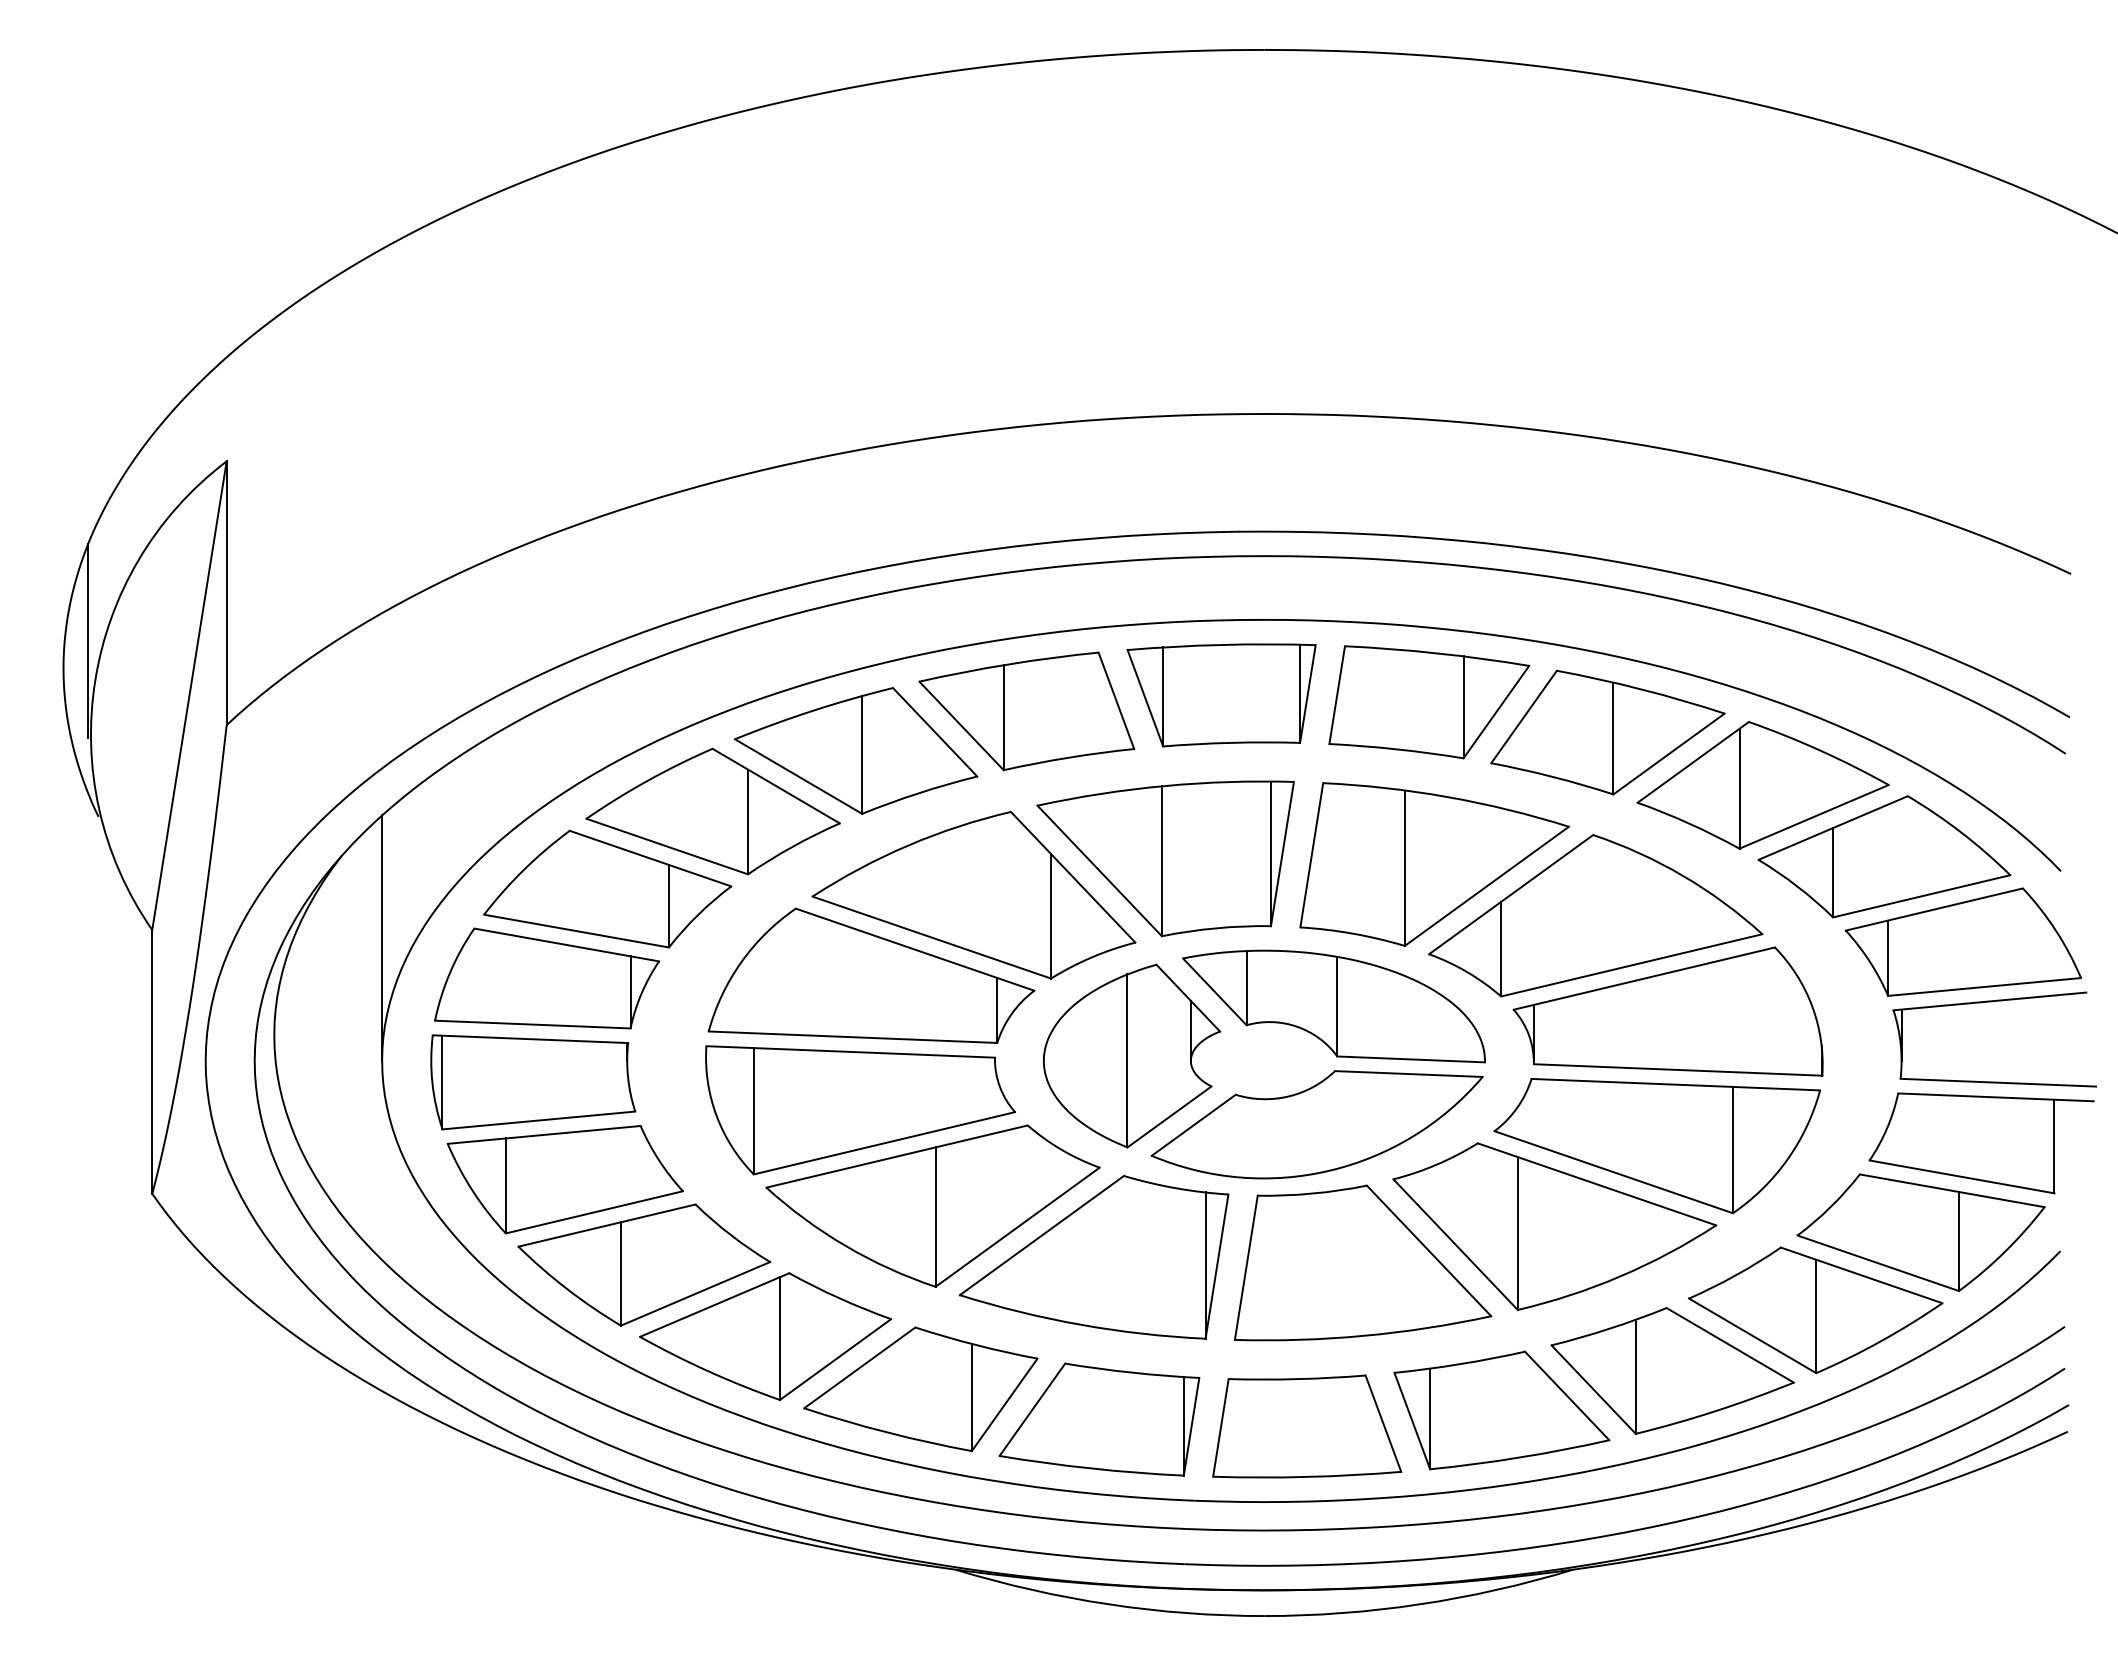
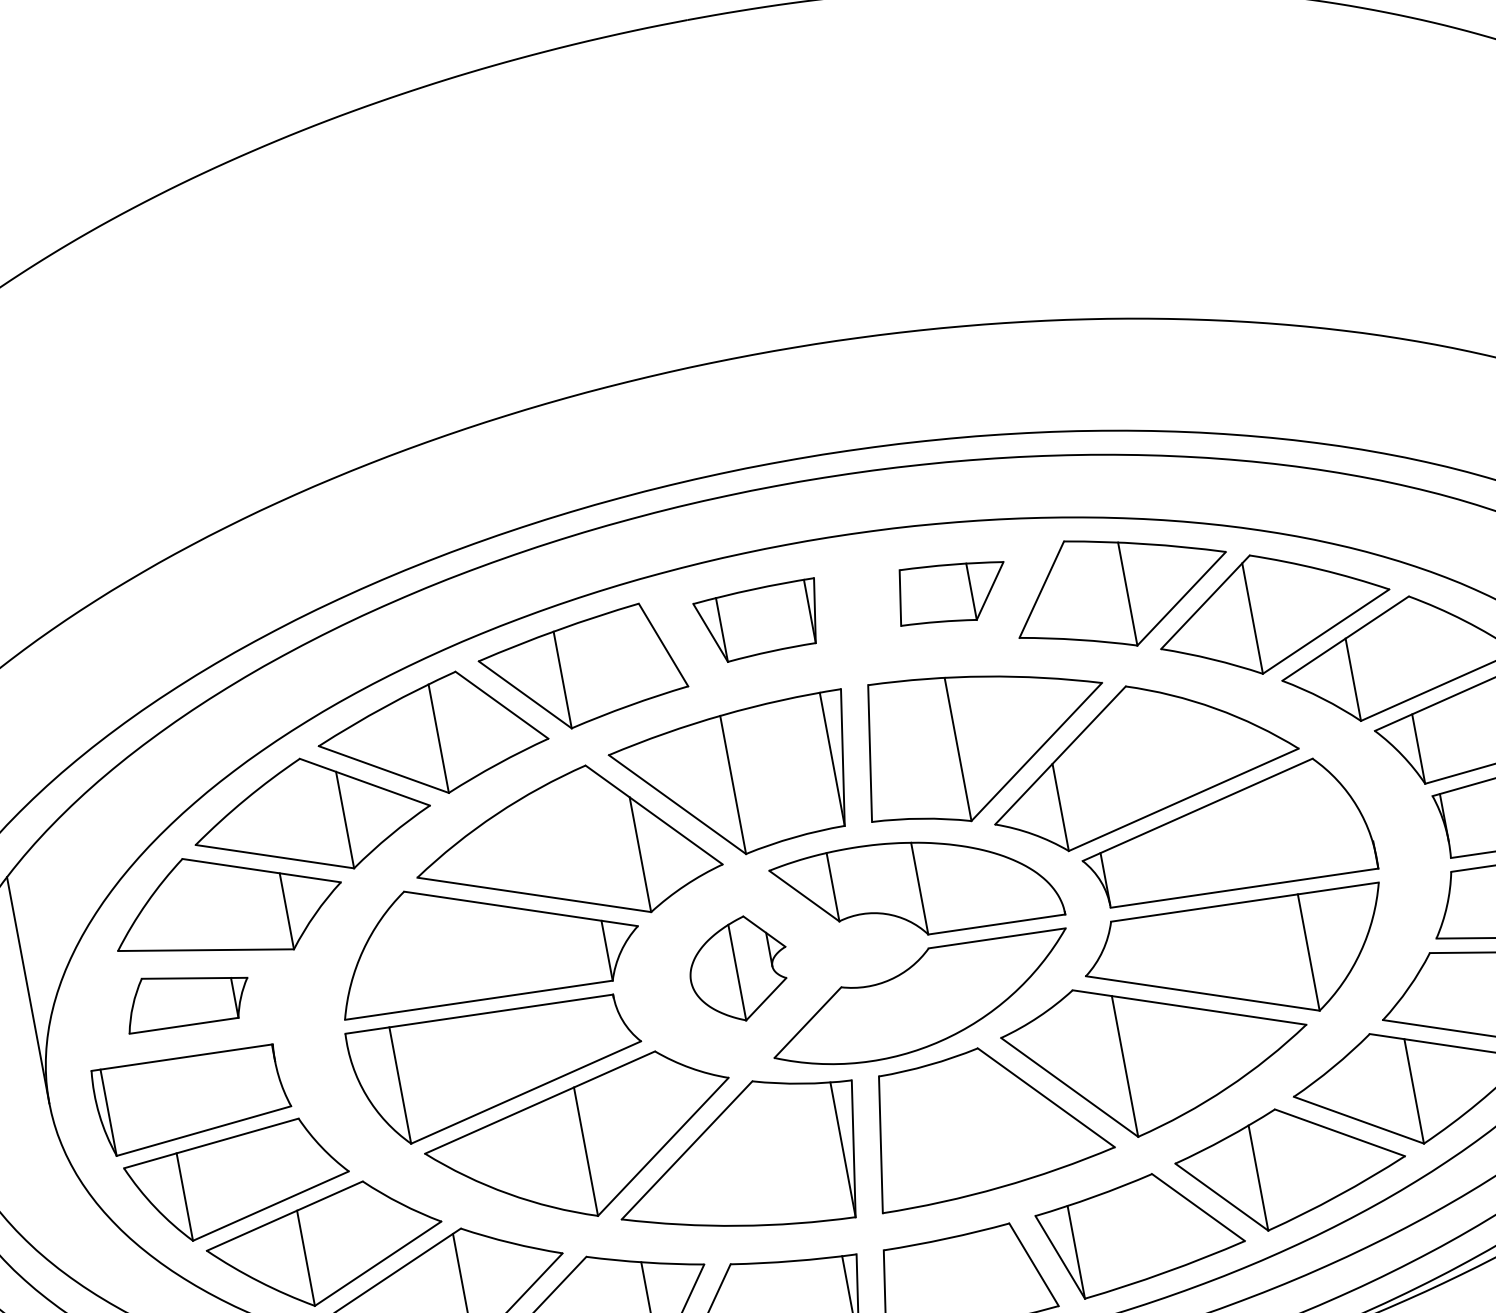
part: (1221, 695) -> (759, 622), size x0.7
part: (1429, 702) -> (952, 592), size x0.6
part: (547, 978) -> (187, 998), size x0.6
part: (1132, 1055) -> (739, 968), size x0.6

